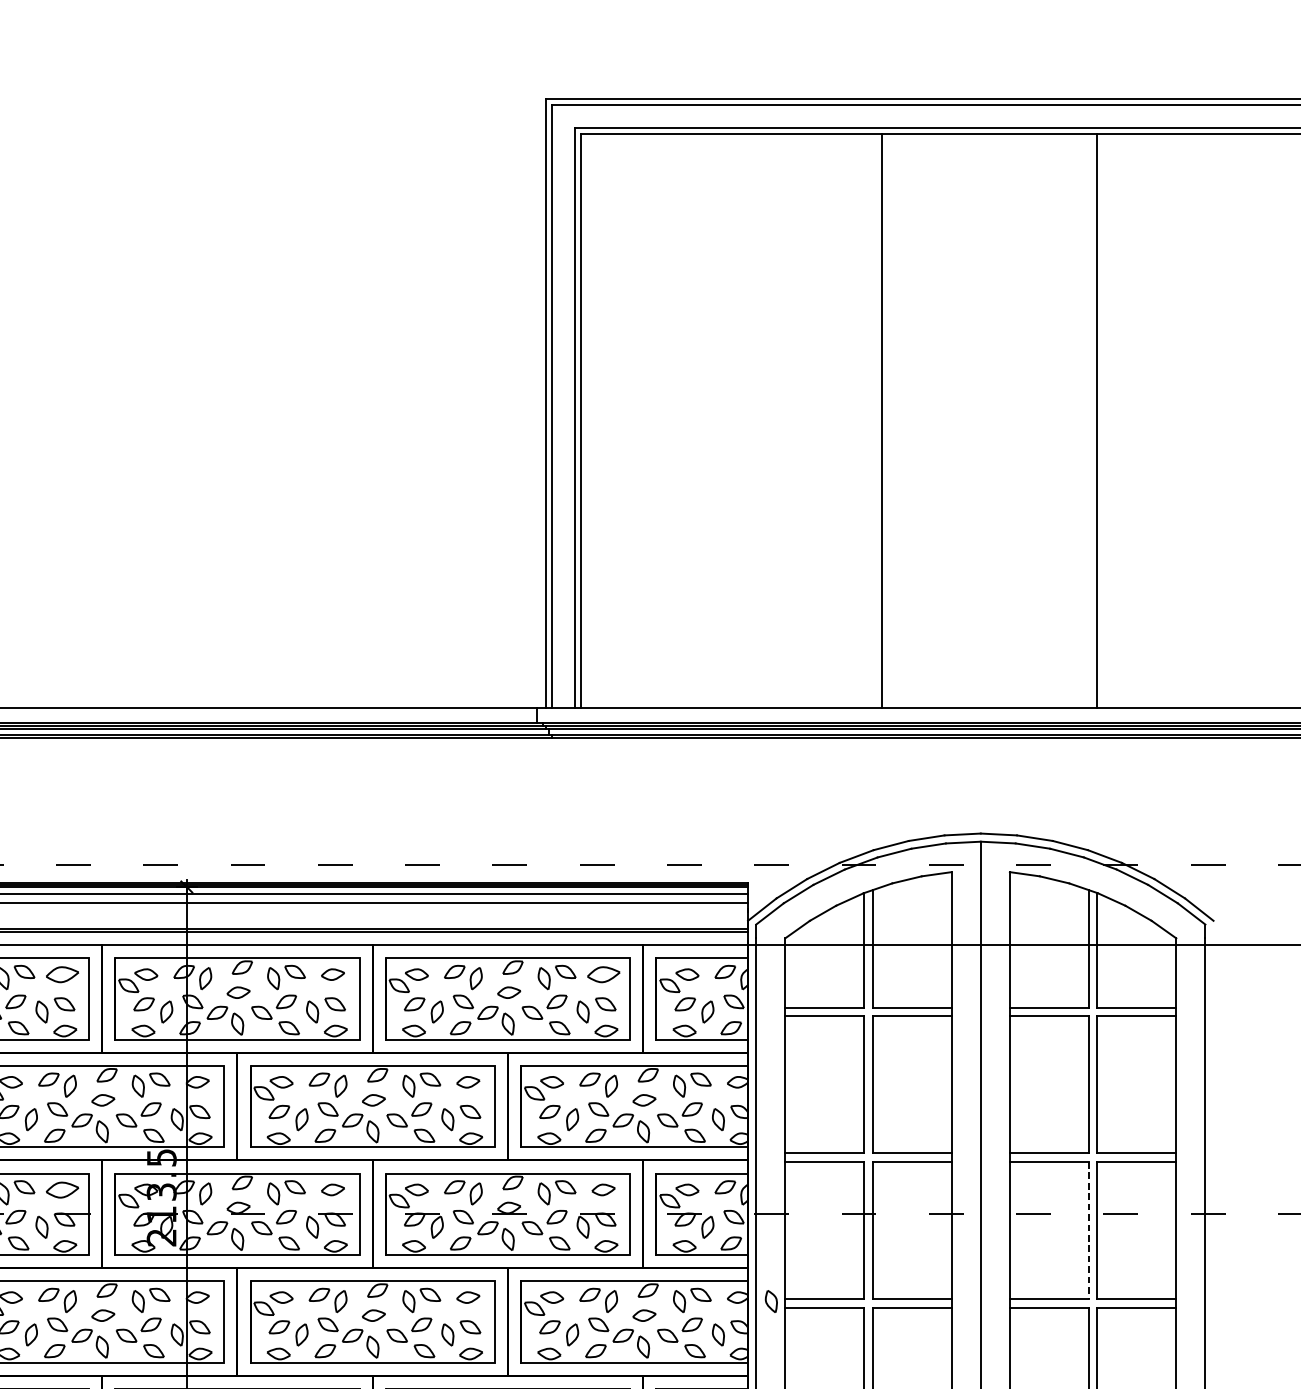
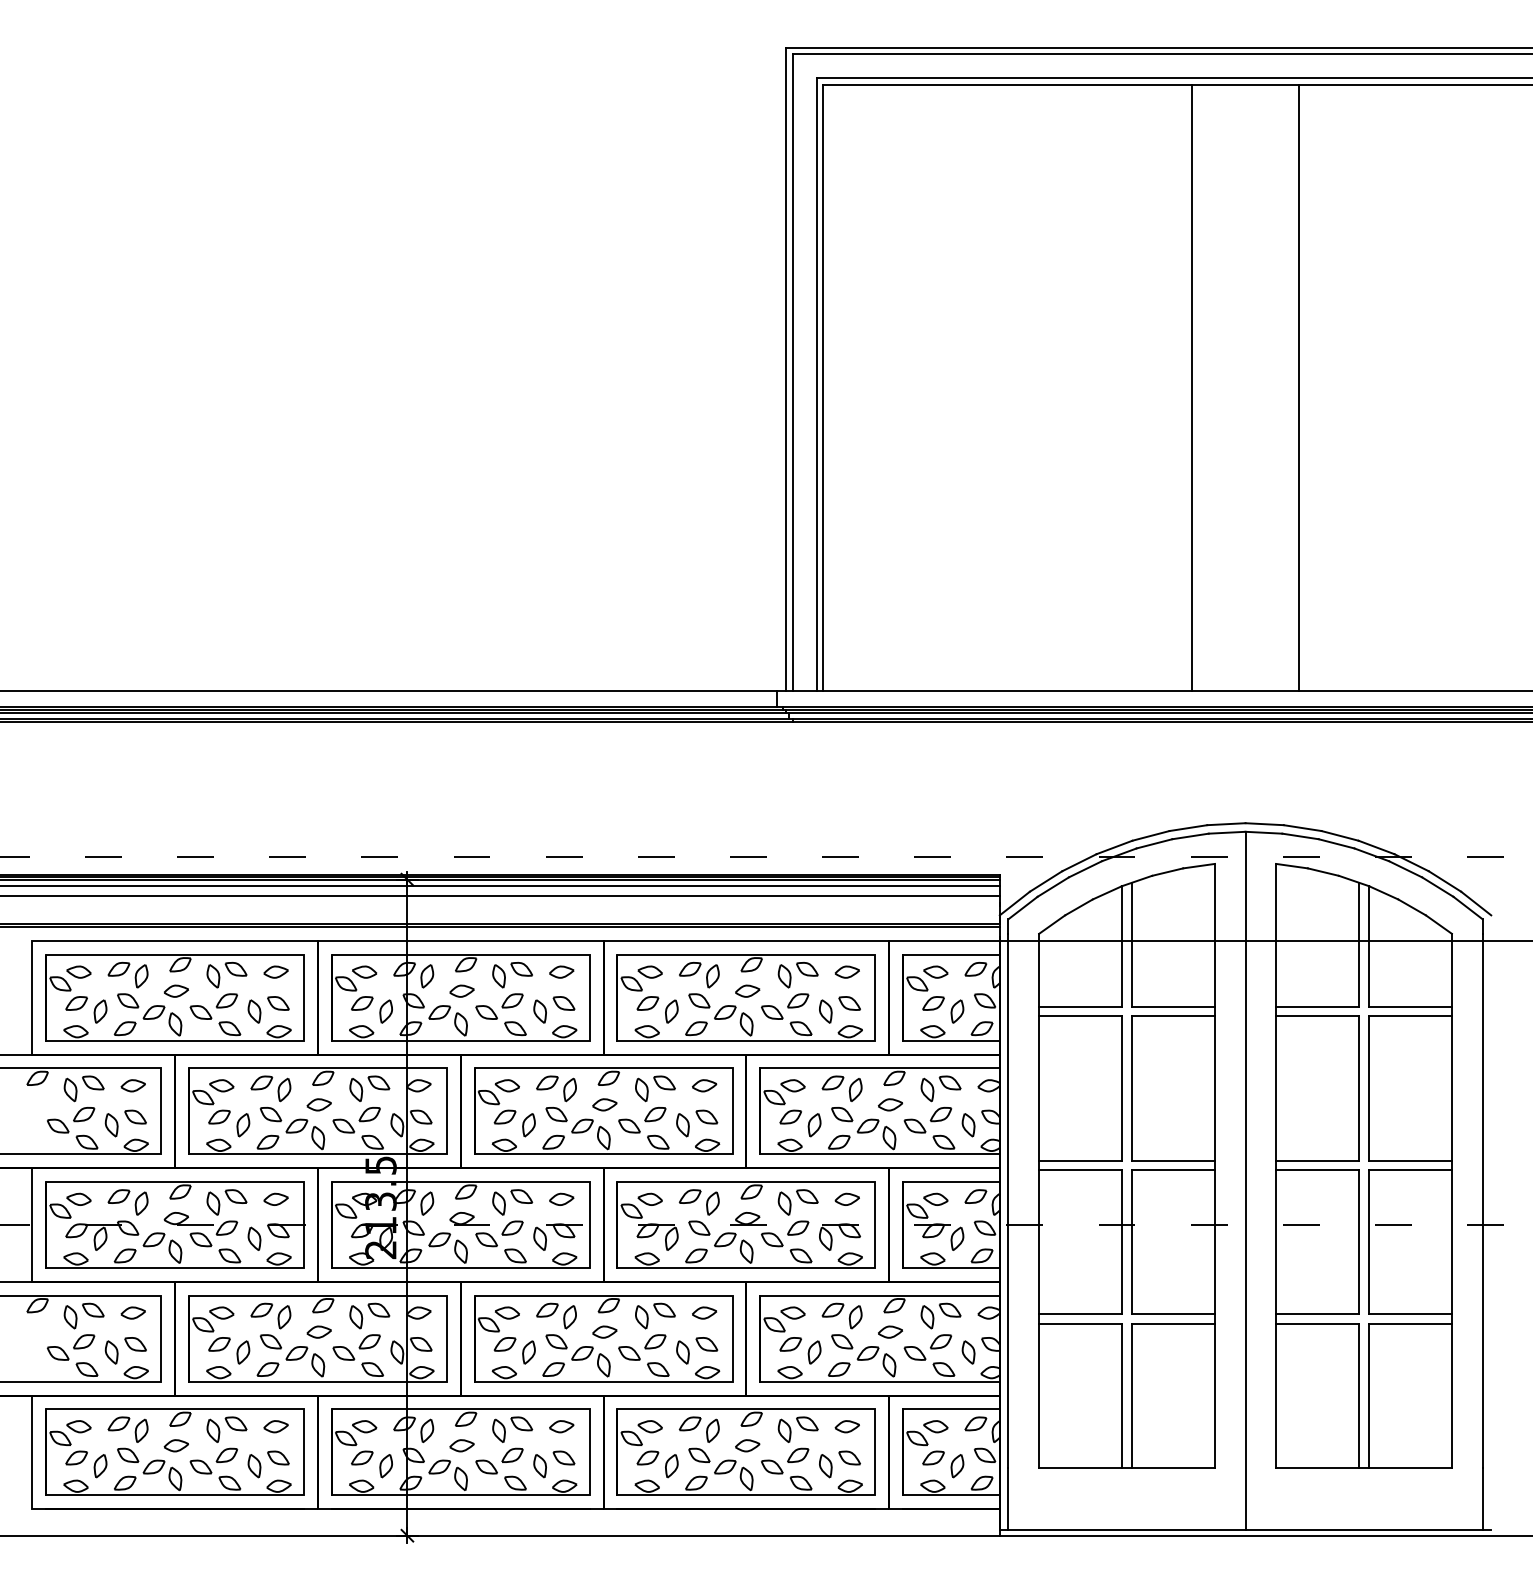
line: (881, 420) -> (1191, 387), moved
line: (1097, 420) -> (1299, 387), moved
part: (61, 974) -> (275, 971), size x0.71
part: (602, 974) -> (846, 971), size x0.71
part: (61, 1189) -> (275, 1198), size x0.71
line: (1088, 1230) -> (1359, 1242), dashed -> solid
part: (771, 1301) -> (1024, 1317), removed

